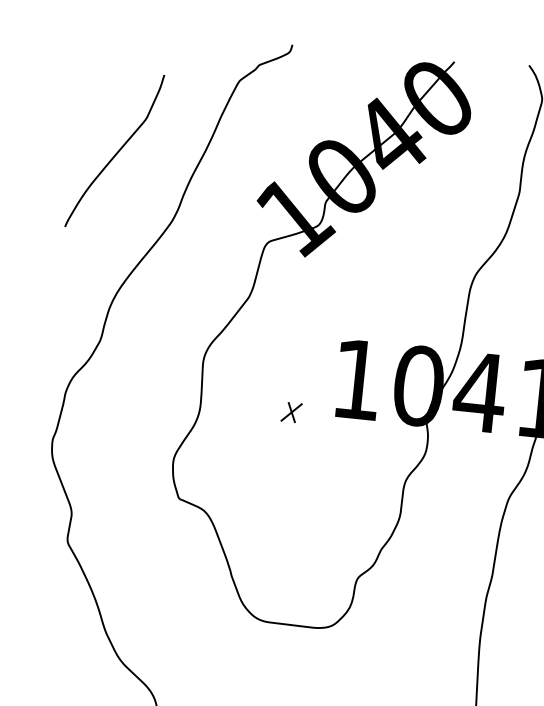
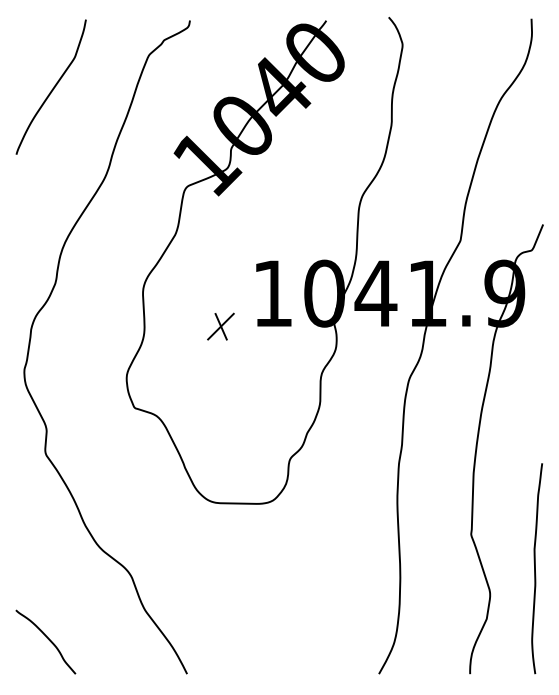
curve: (116, 152) -> (52, 88), moved
part: (291, 412) -> (220, 326), size x1.67

